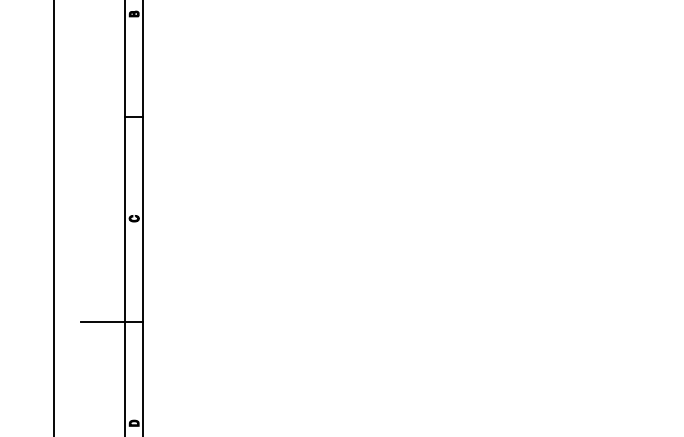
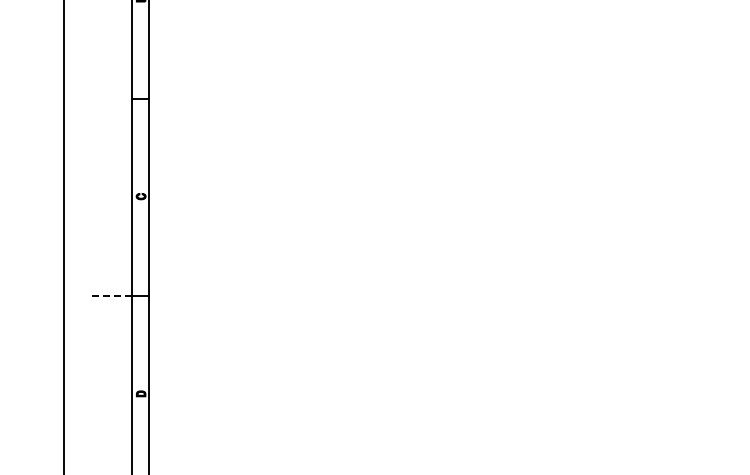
line: (102, 322) -> (110, 296), solid -> dashed

